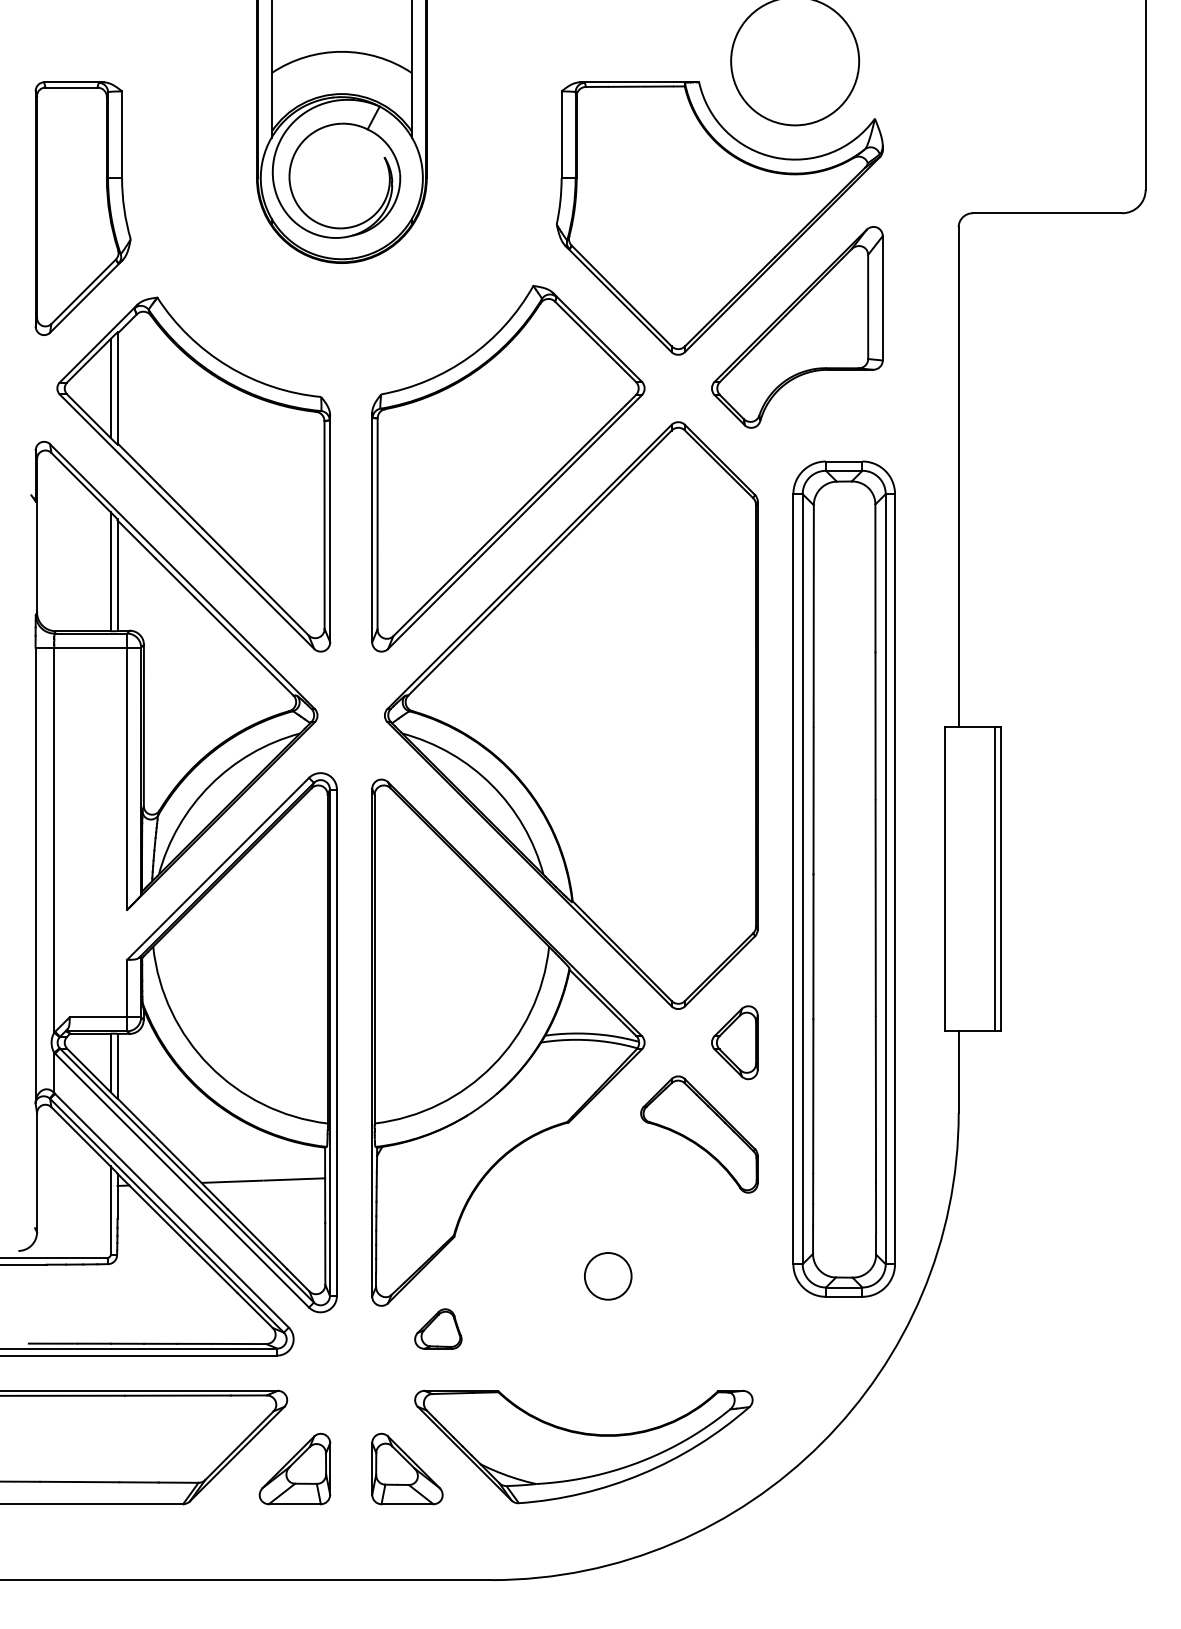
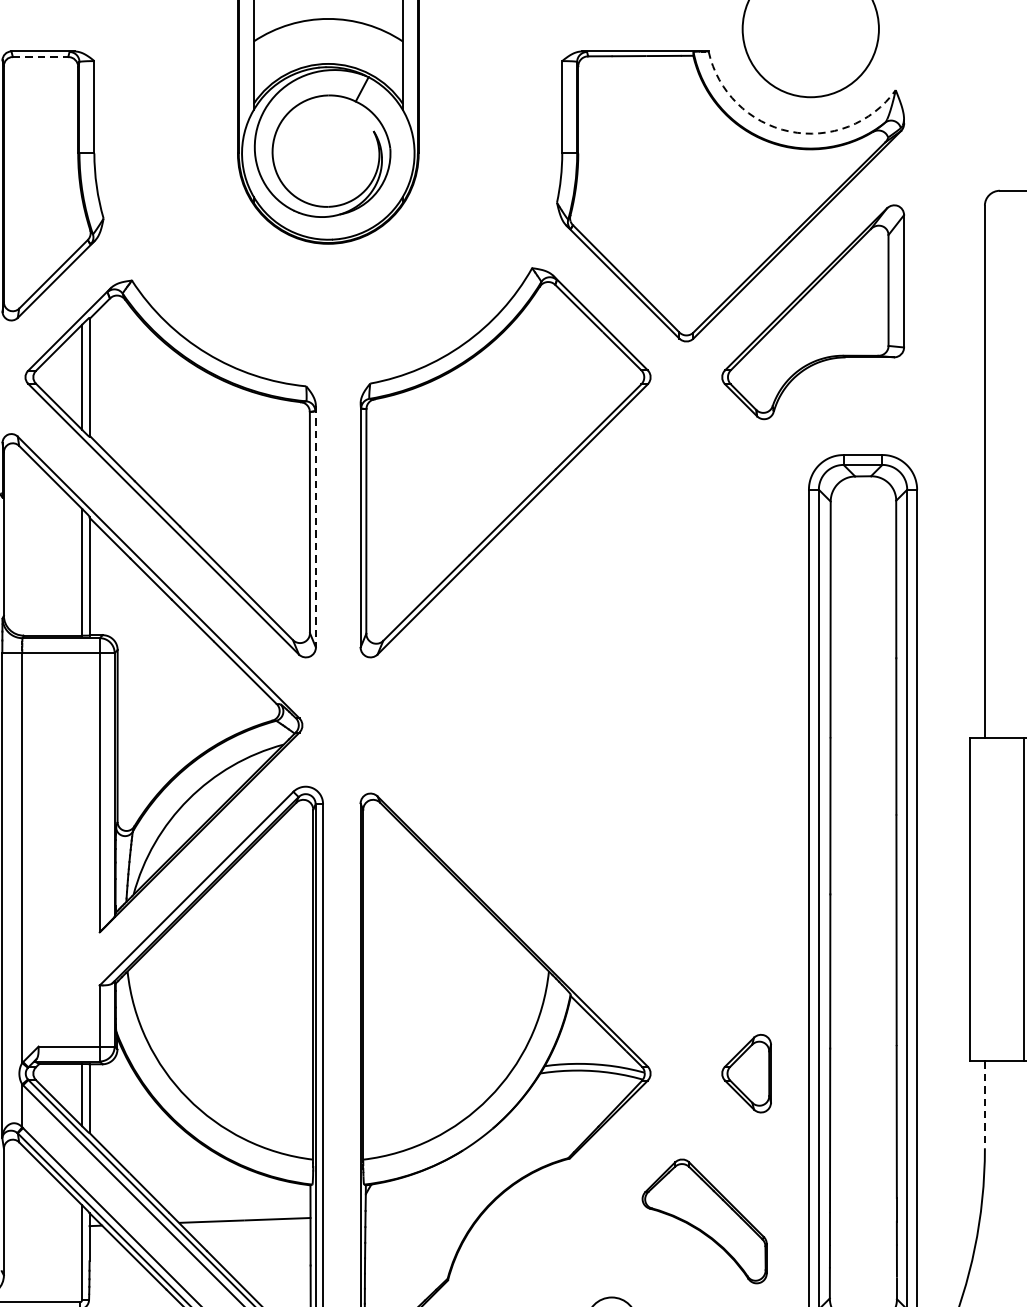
line: (72, 87) -> (41, 56), solid -> dashed
arc: (775, 157) -> (789, 131), solid -> dashed
line: (330, 529) -> (316, 527), solid -> dashed
part: (571, 715) -> (572, 725), removed
line: (958, 1071) -> (984, 1104), solid -> dashed
part: (699, 1134) -> (704, 1221), moved

